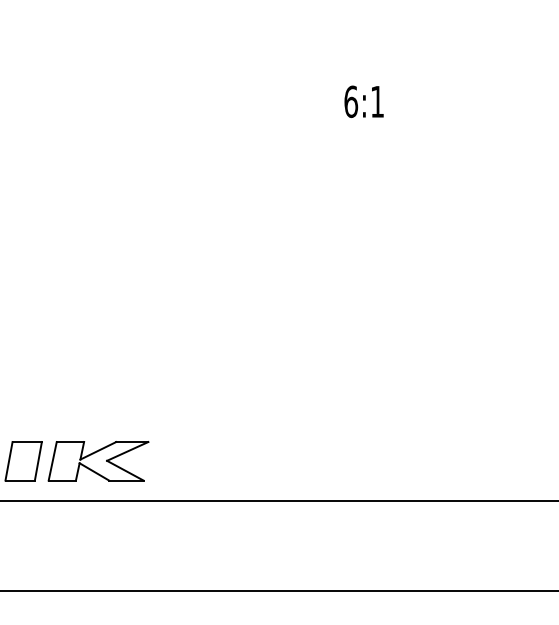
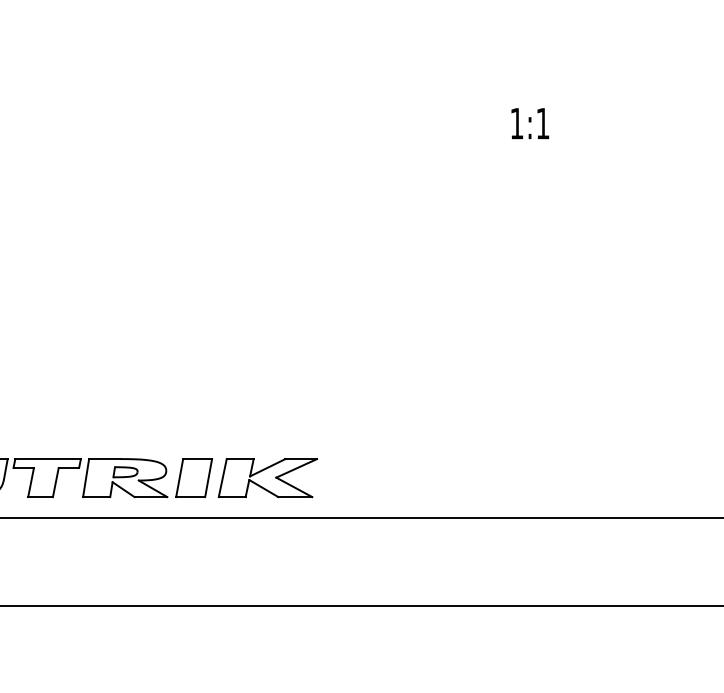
text: (350, 101) -> (516, 123), 6:1 -> 1:1

